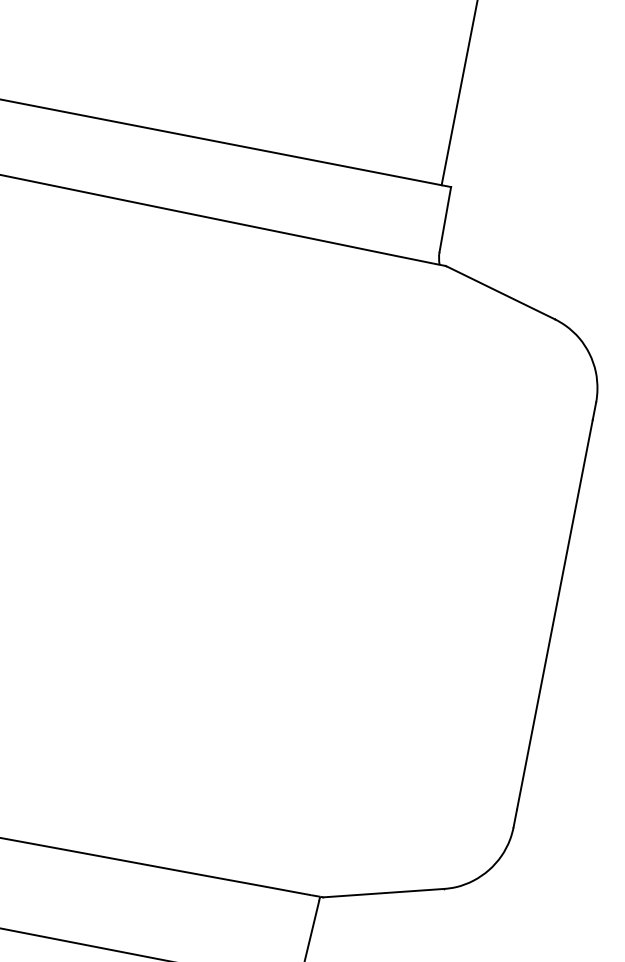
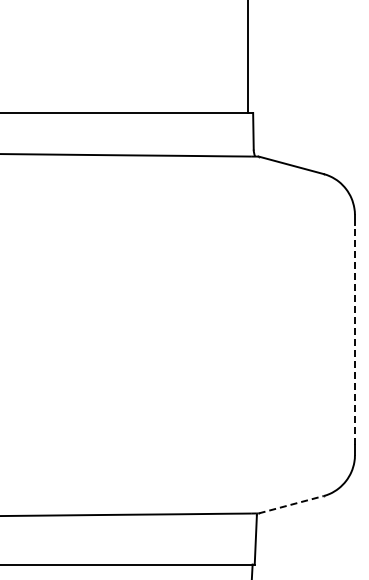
line: (554, 613) -> (354, 334), solid -> dashed
line: (384, 892) -> (291, 504), solid -> dashed

